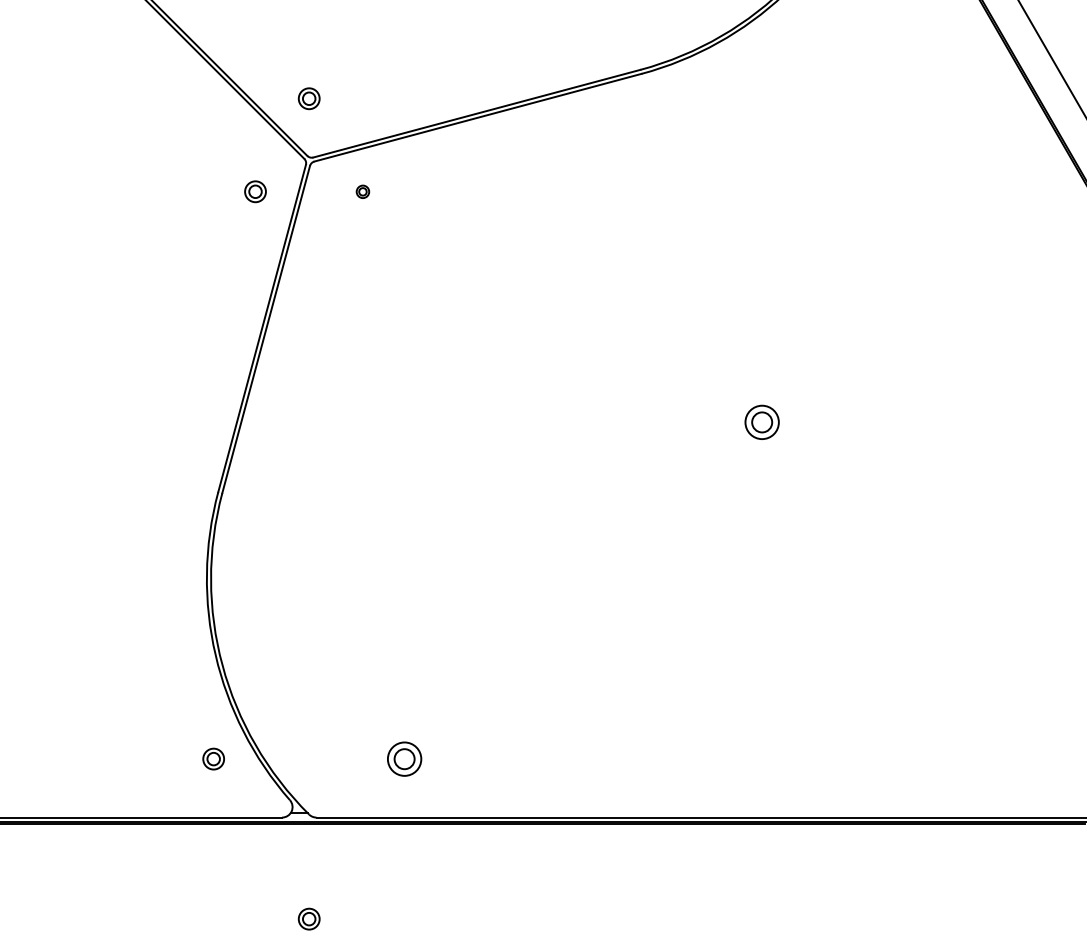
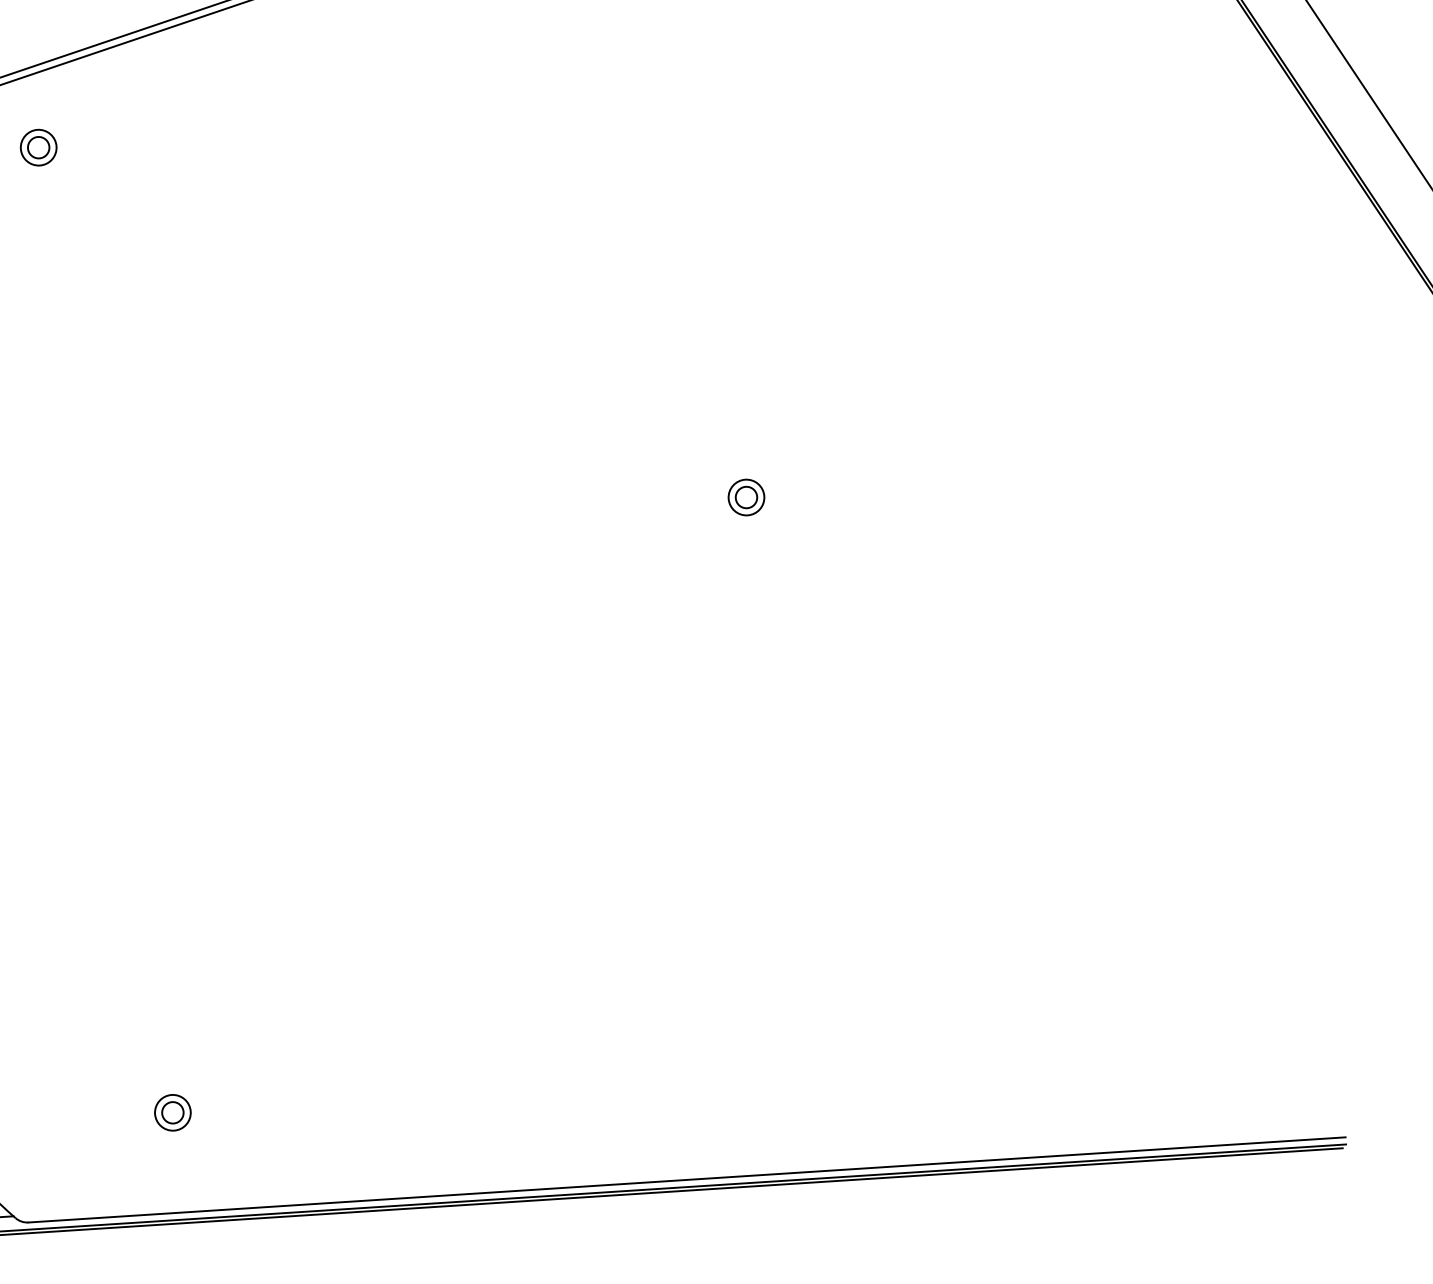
part: (362, 191) -> (37, 147), size x1.67
part: (761, 421) -> (745, 496), size x0.62
part: (404, 758) -> (172, 1111), size x0.62

